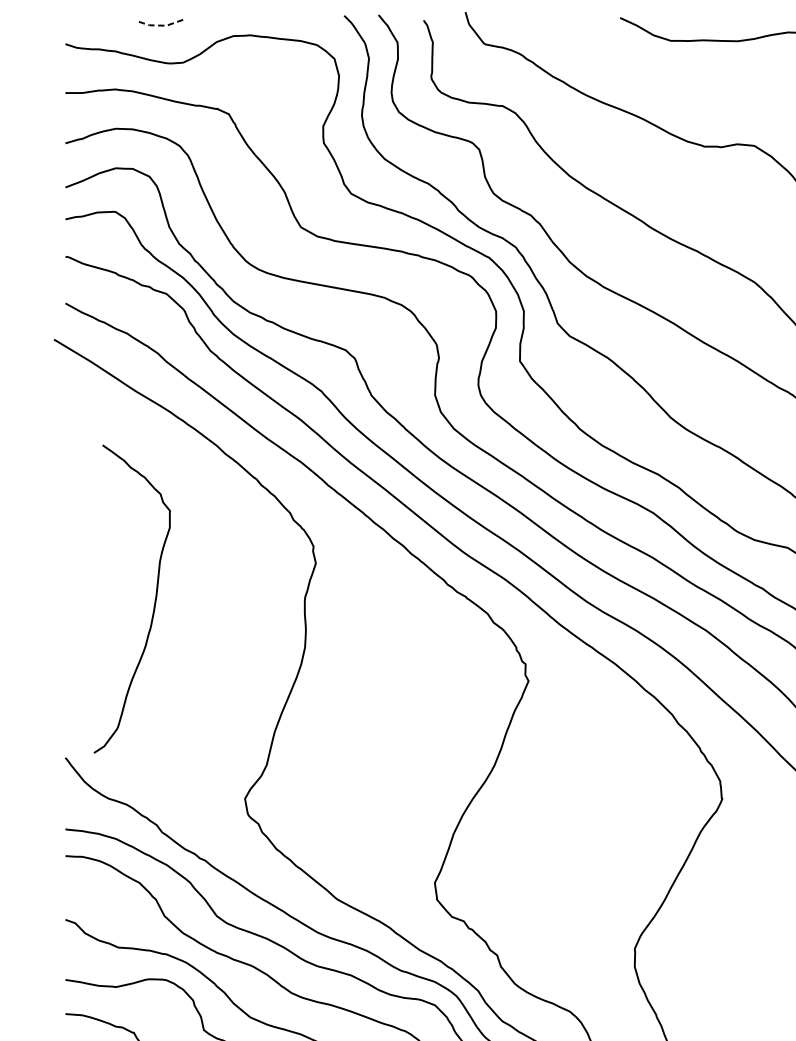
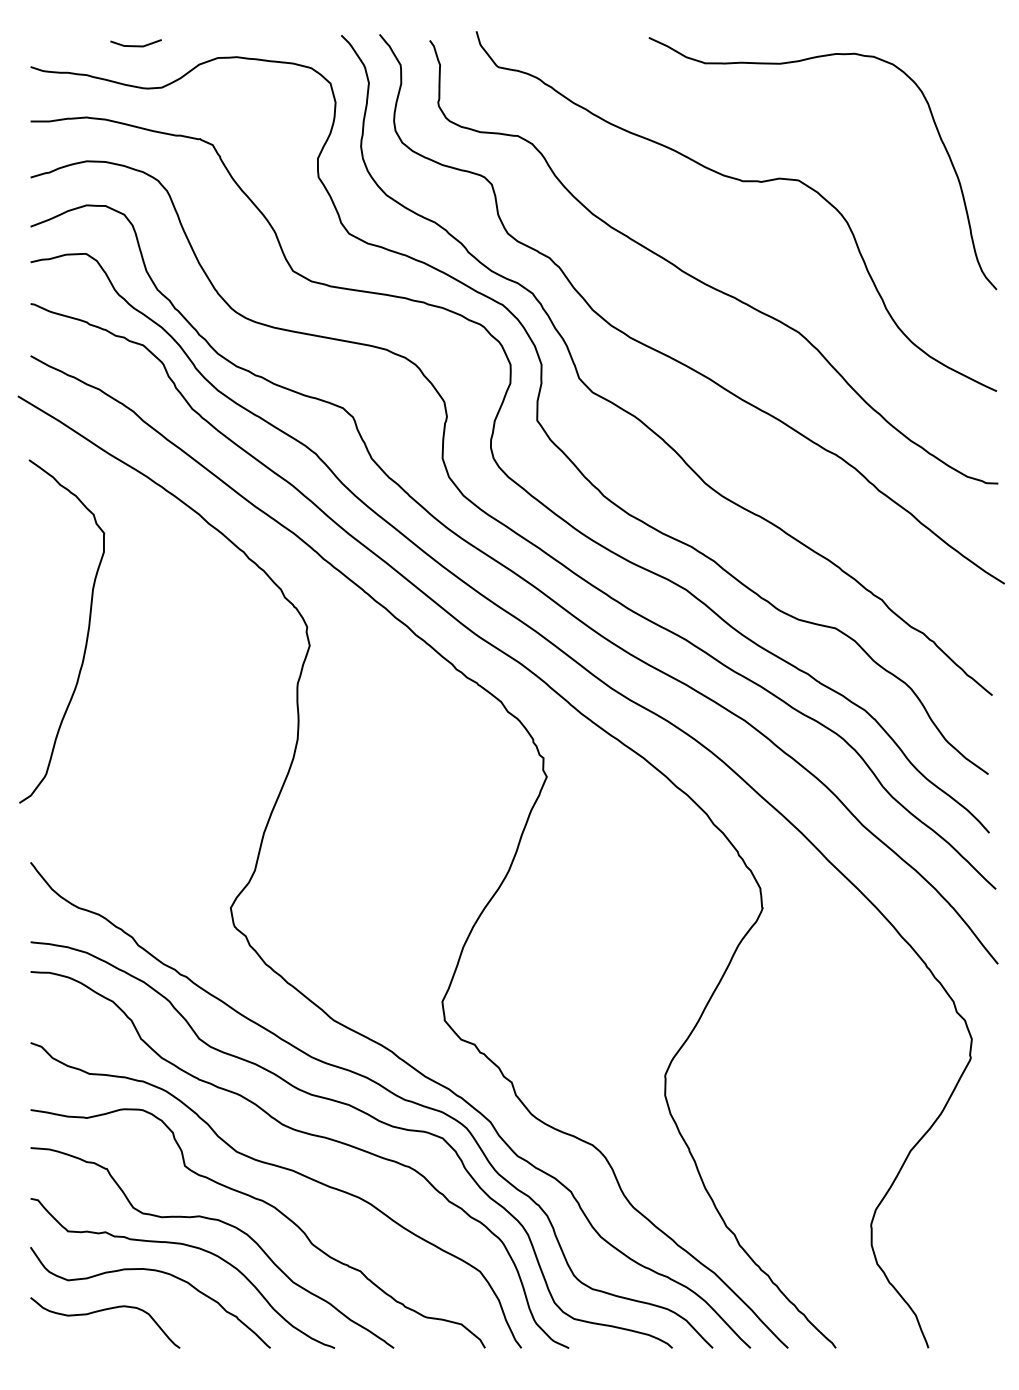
line: (160, 25) -> (136, 46), dashed -> solid
curve: (154, 602) -> (86, 635), moved

